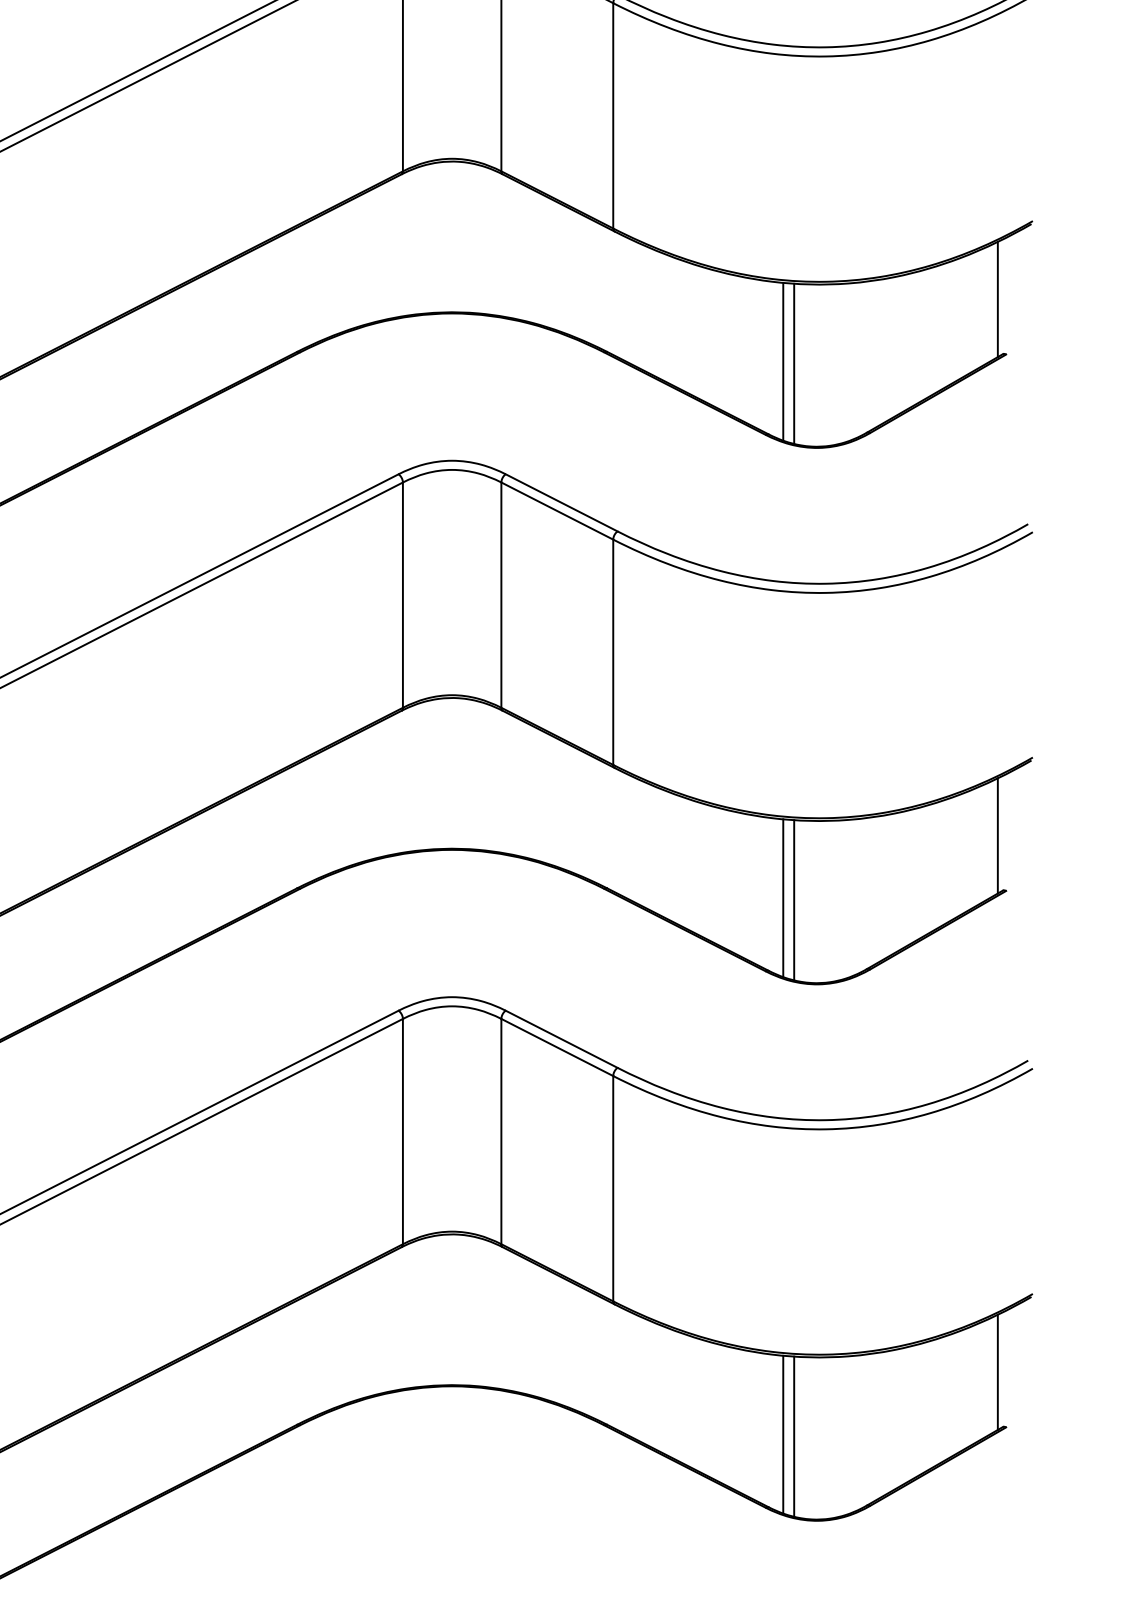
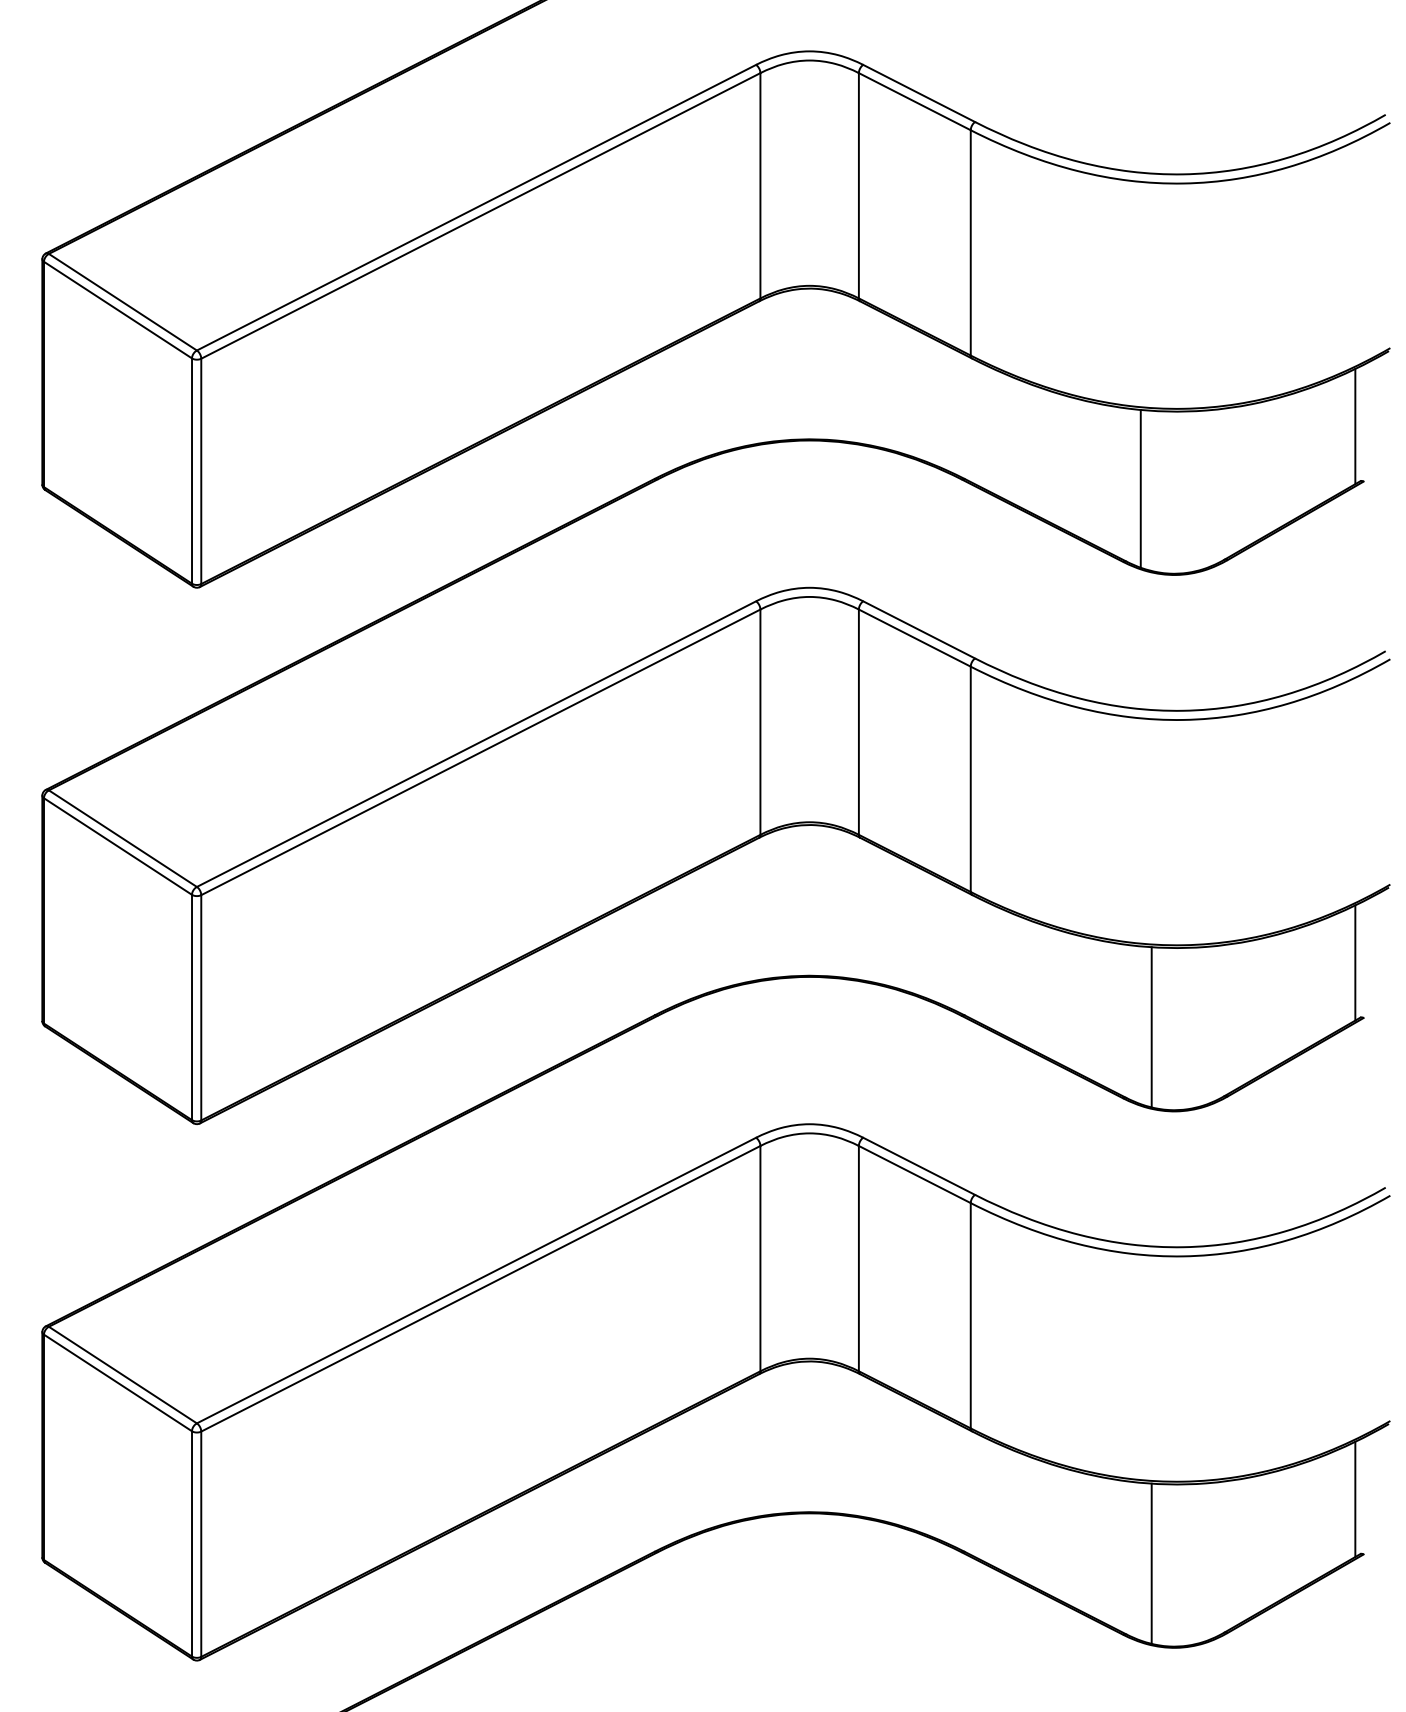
line: (794, 363) -> (1151, 490), removed
line: (783, 898) -> (1140, 1025), removed
line: (783, 1434) -> (1140, 1561), removed

